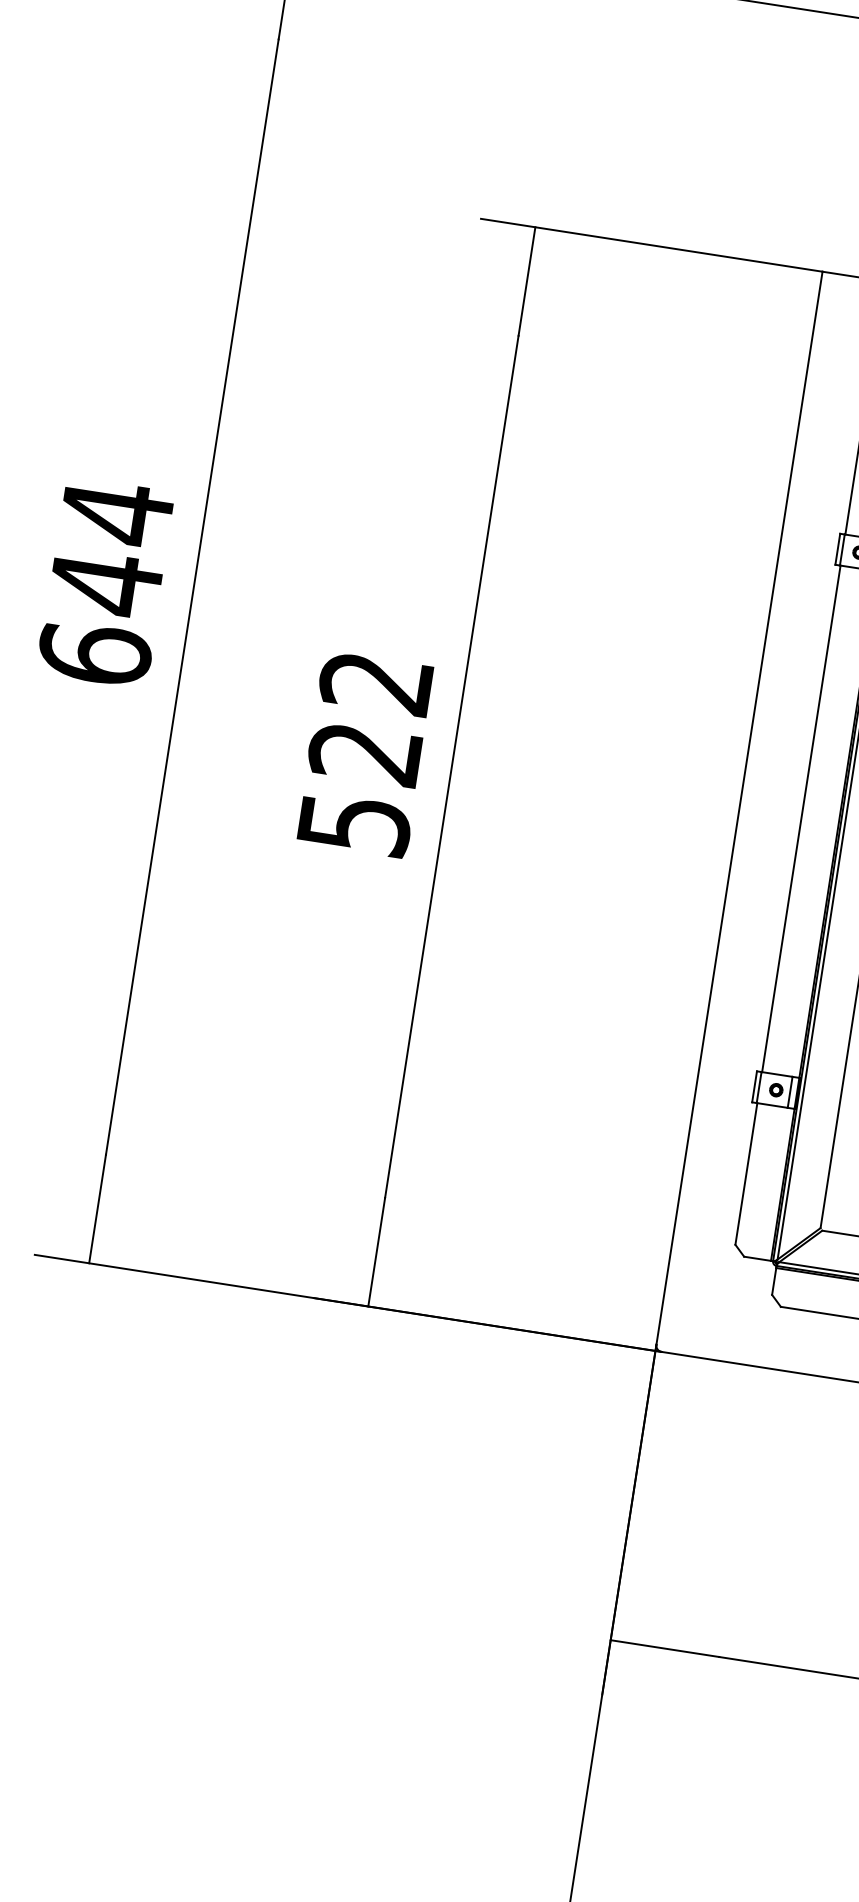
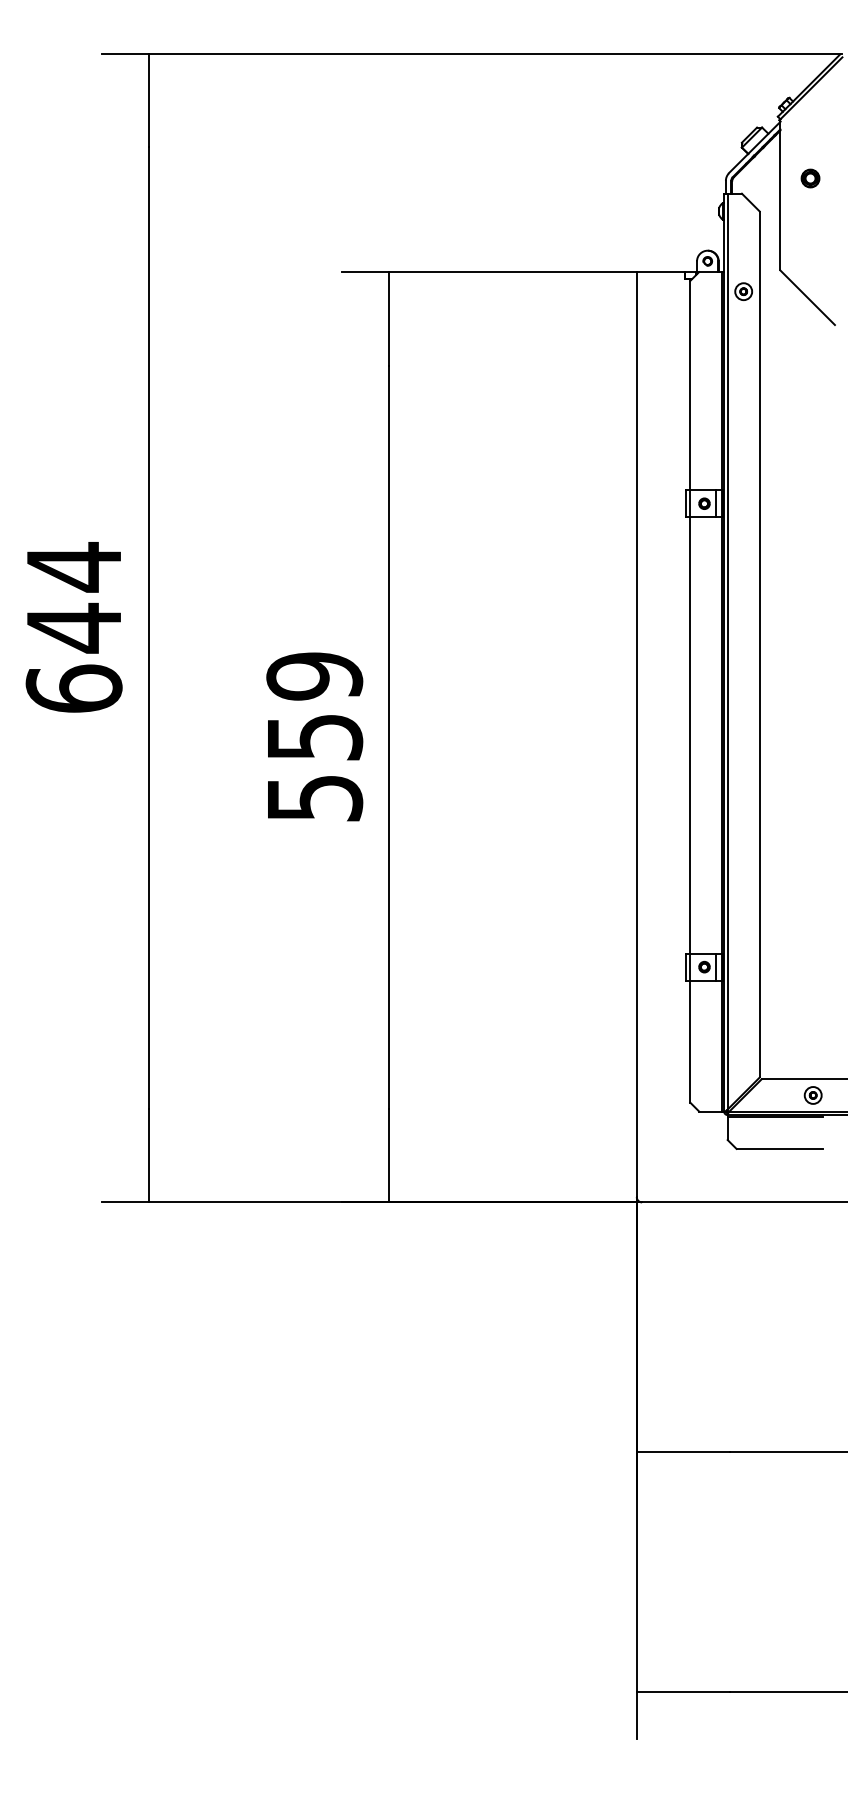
text: (370, 717) -> (314, 706), 522 -> 559

